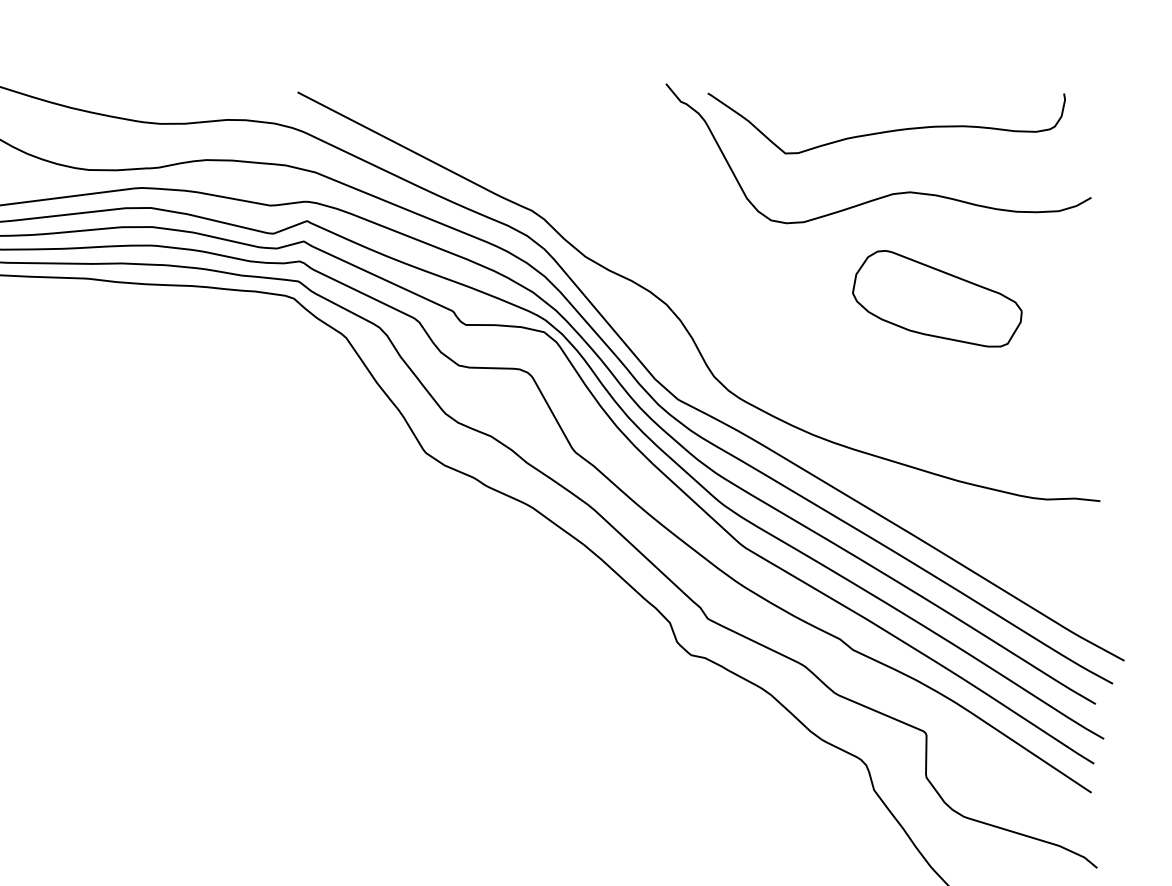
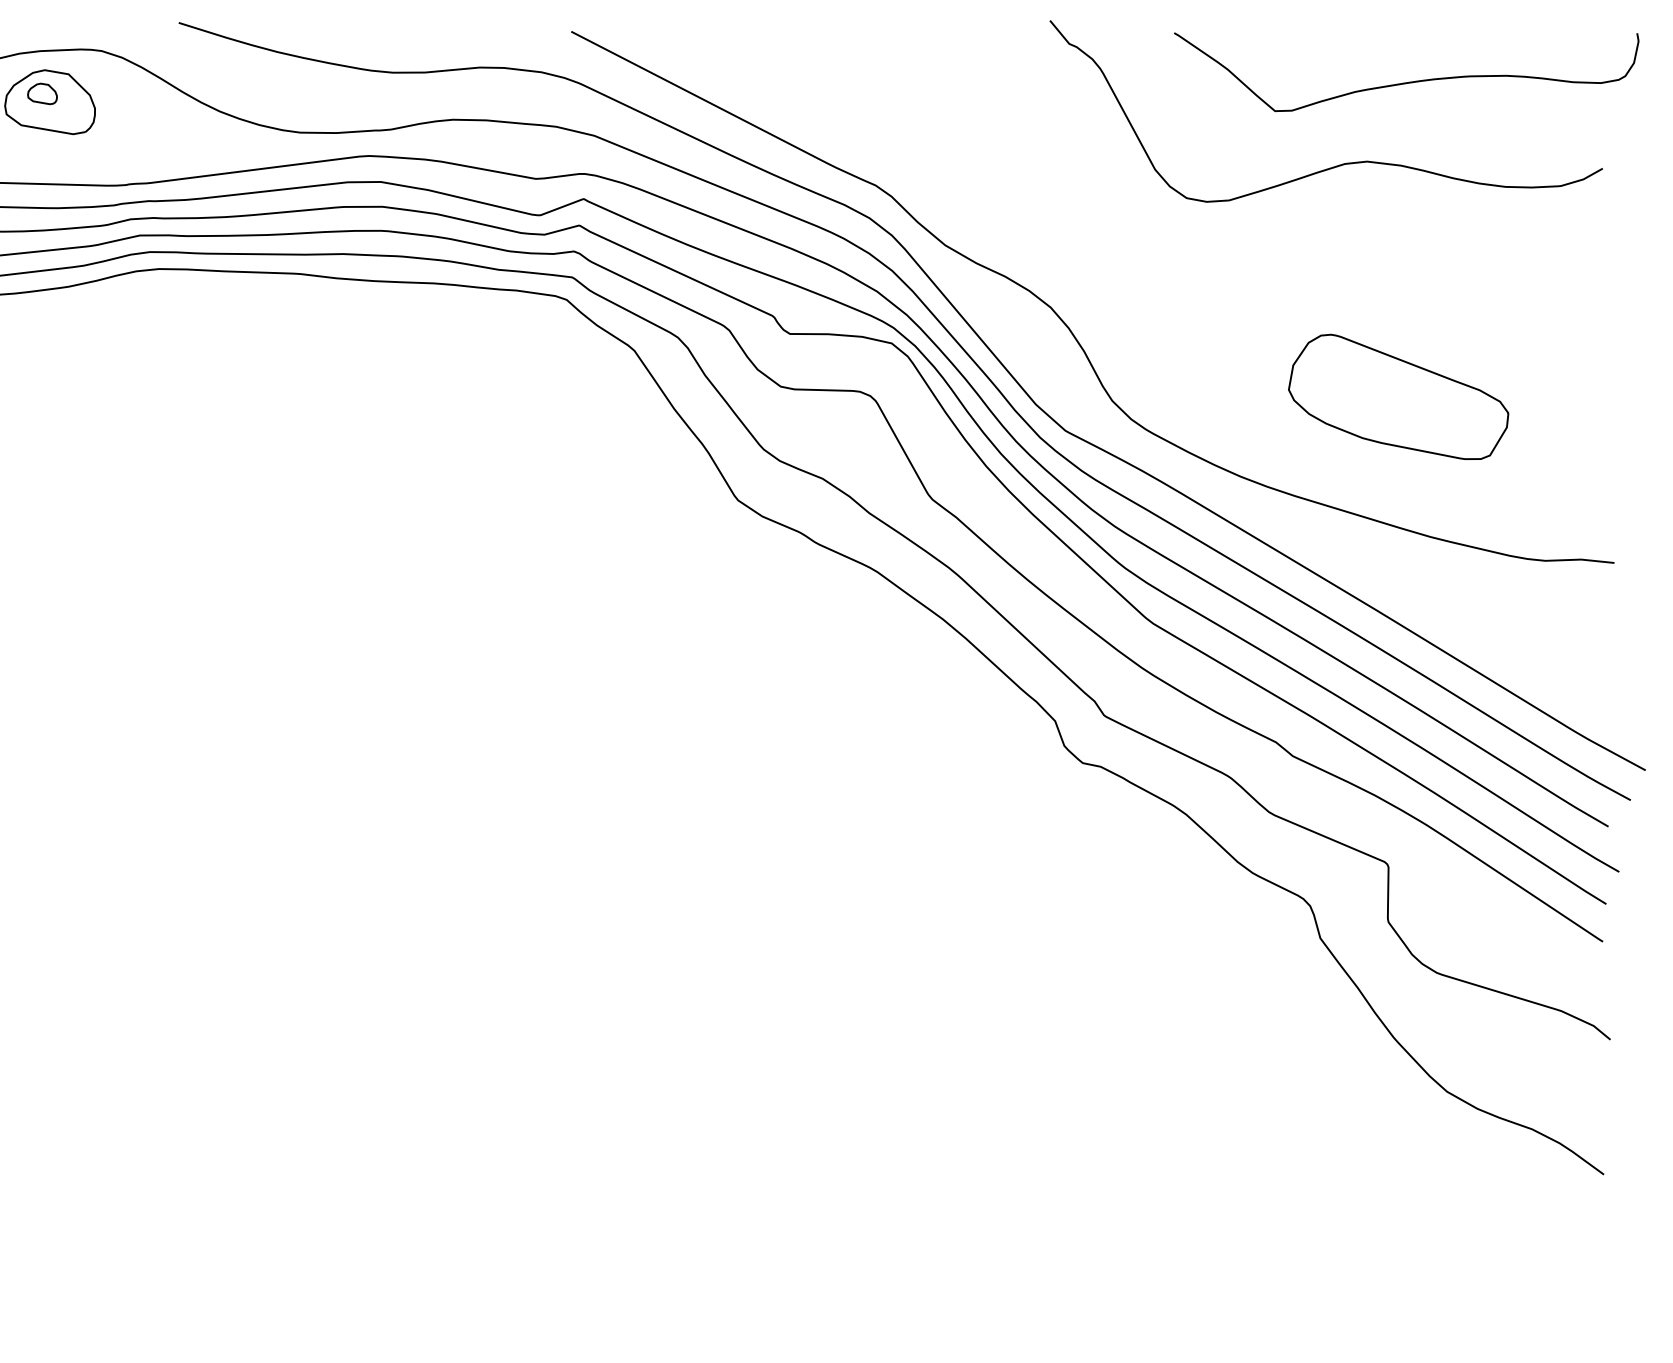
curve: (888, 130) -> (1409, 81), moved
part: (937, 298) -> (1398, 396), moved

